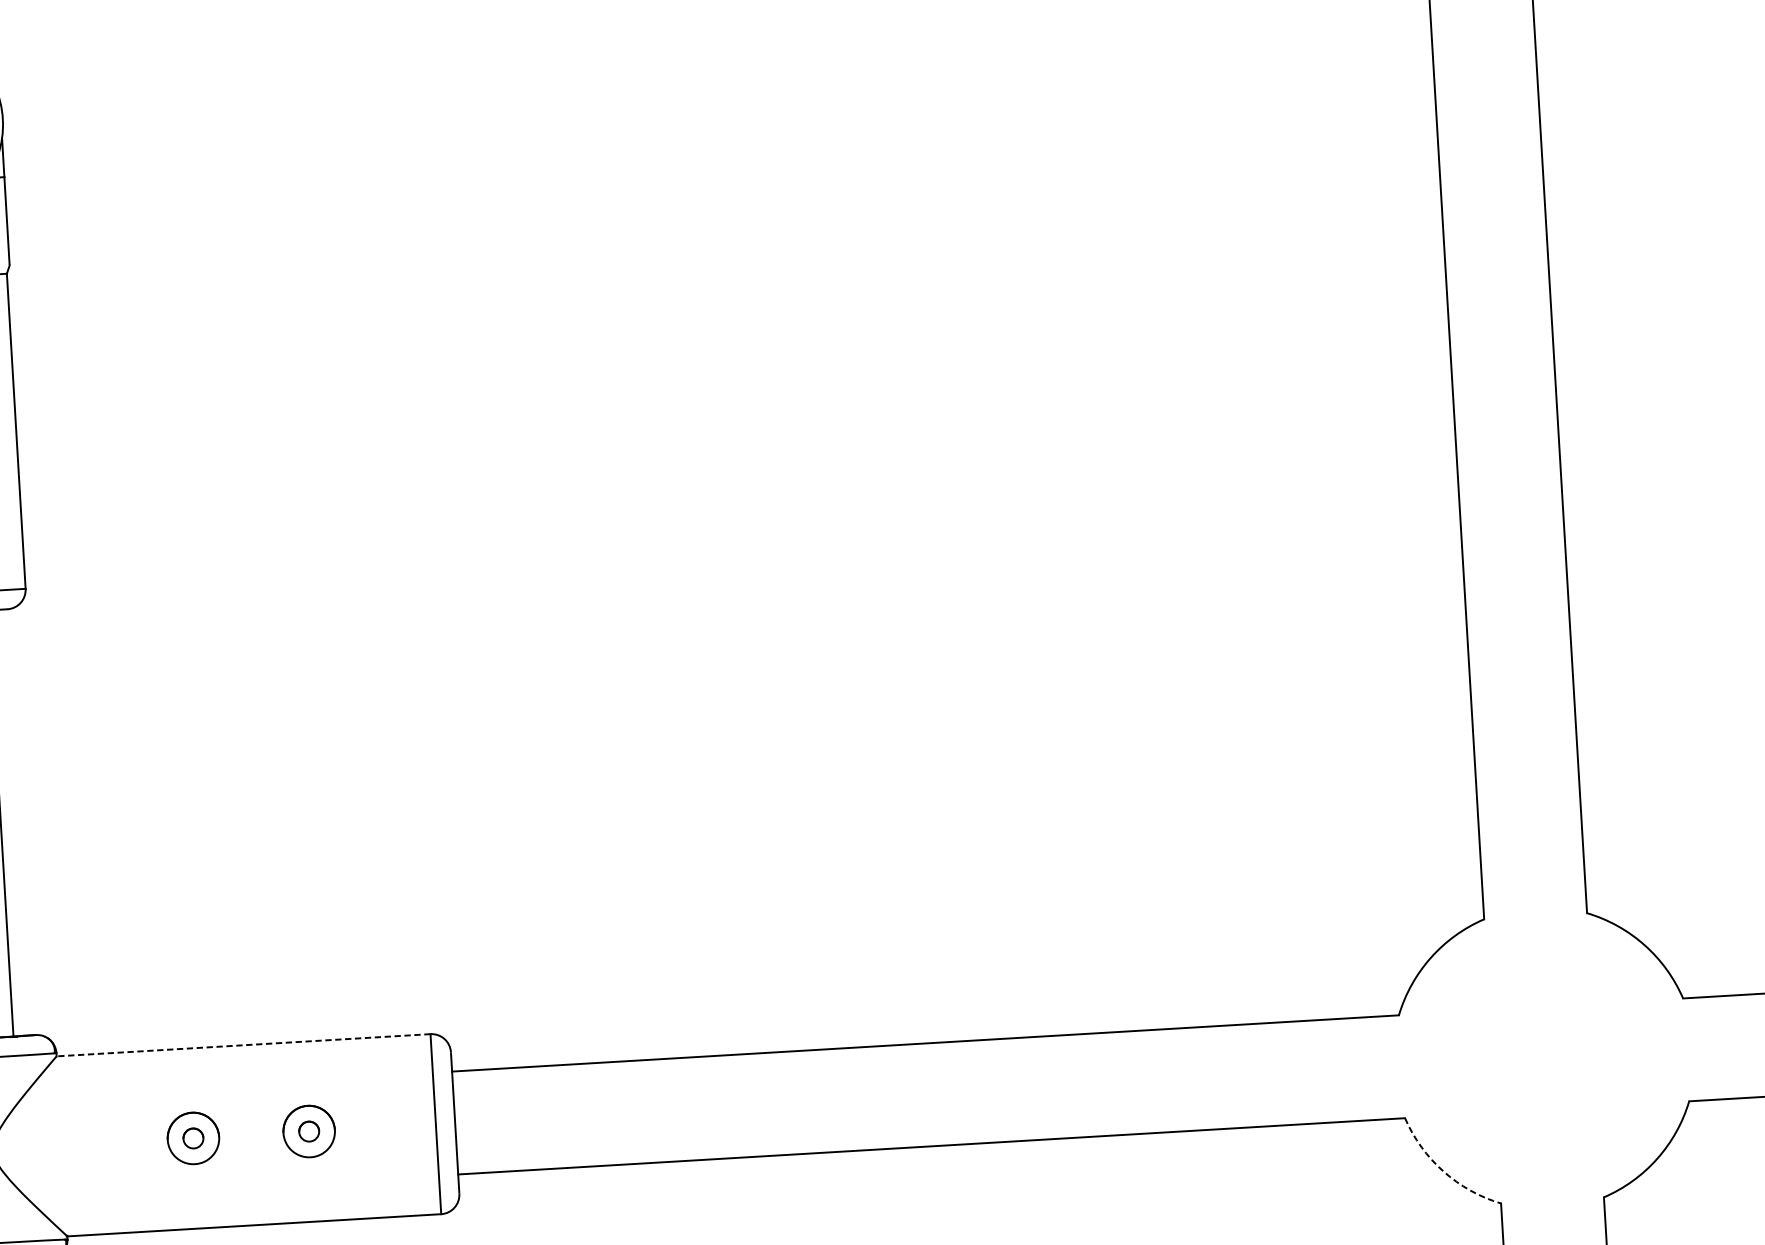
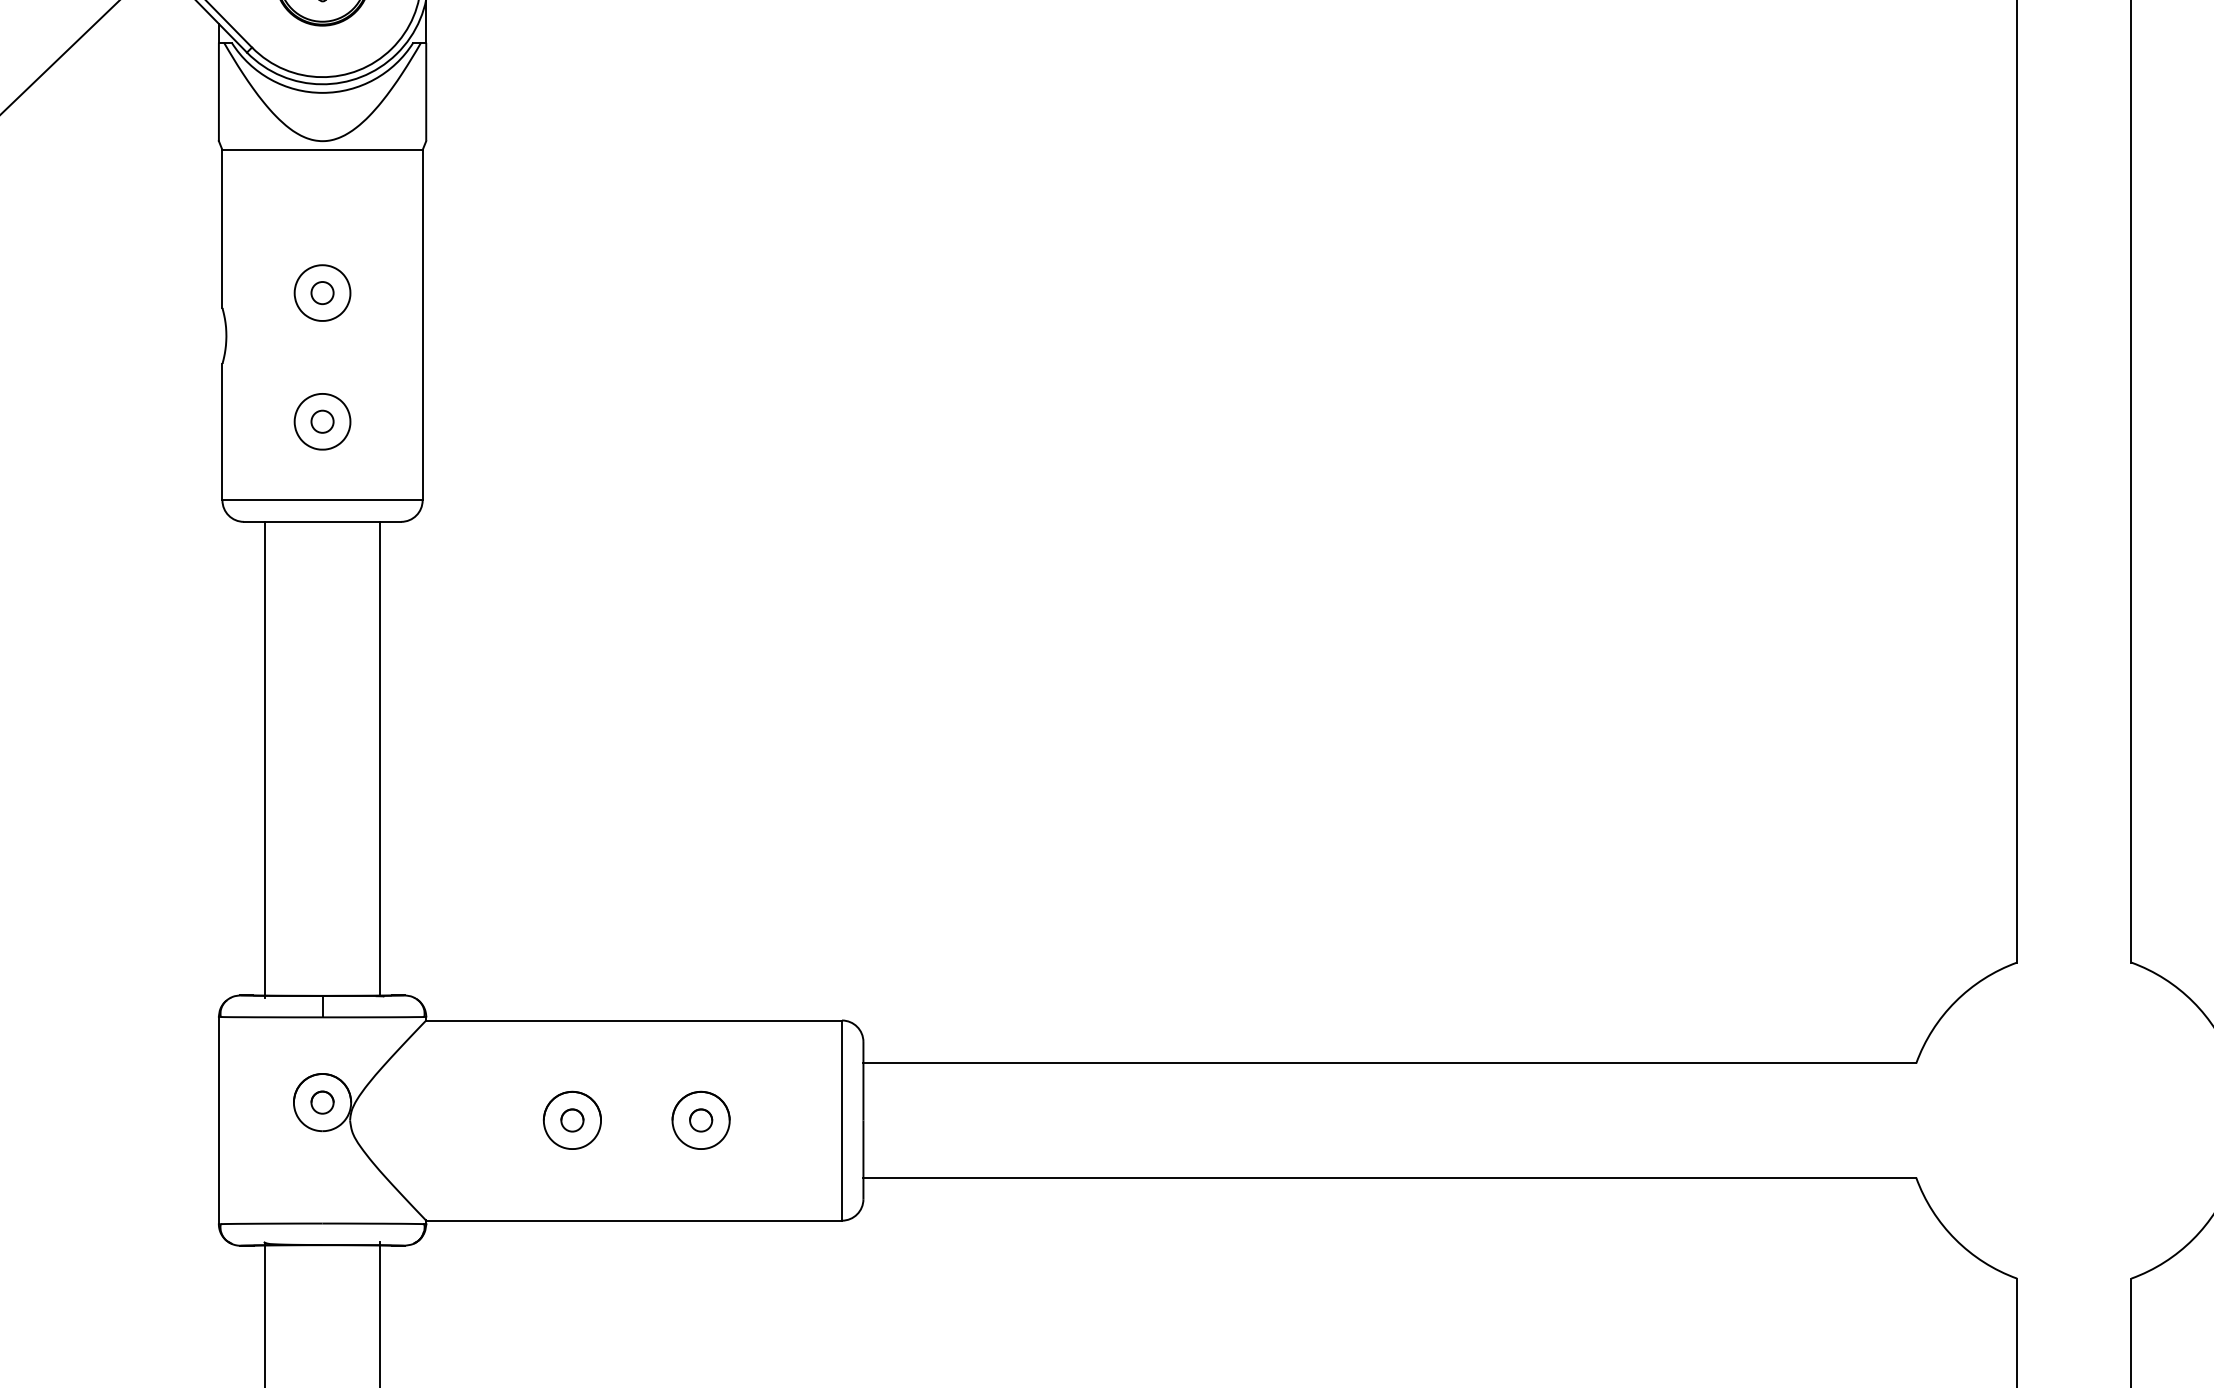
line: (243, 1045) -> (634, 1020), dashed -> solid
arc: (1443, 1171) -> (1955, 1239), dashed -> solid

